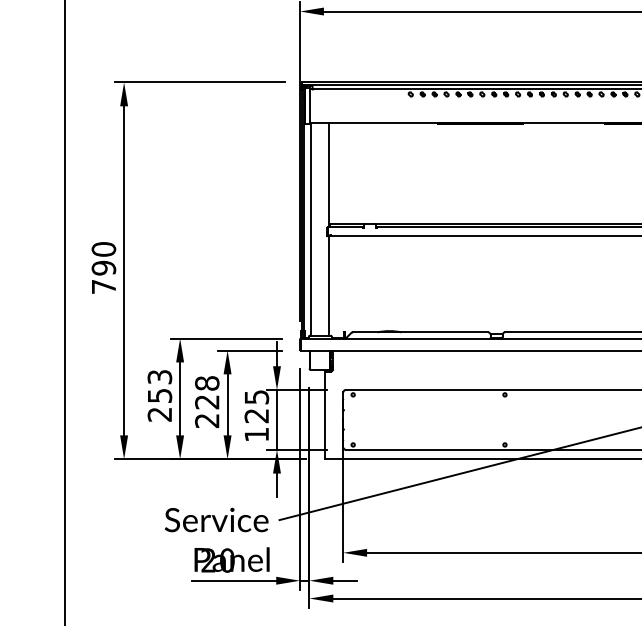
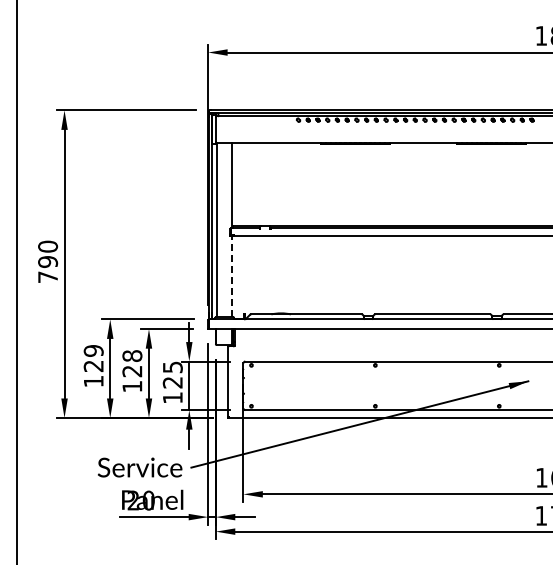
line: (329, 285) -> (232, 276), solid -> dashed
text: (159, 396) -> (93, 366), 253 -> 129
text: (207, 420) -> (132, 386), 228 -> 128

